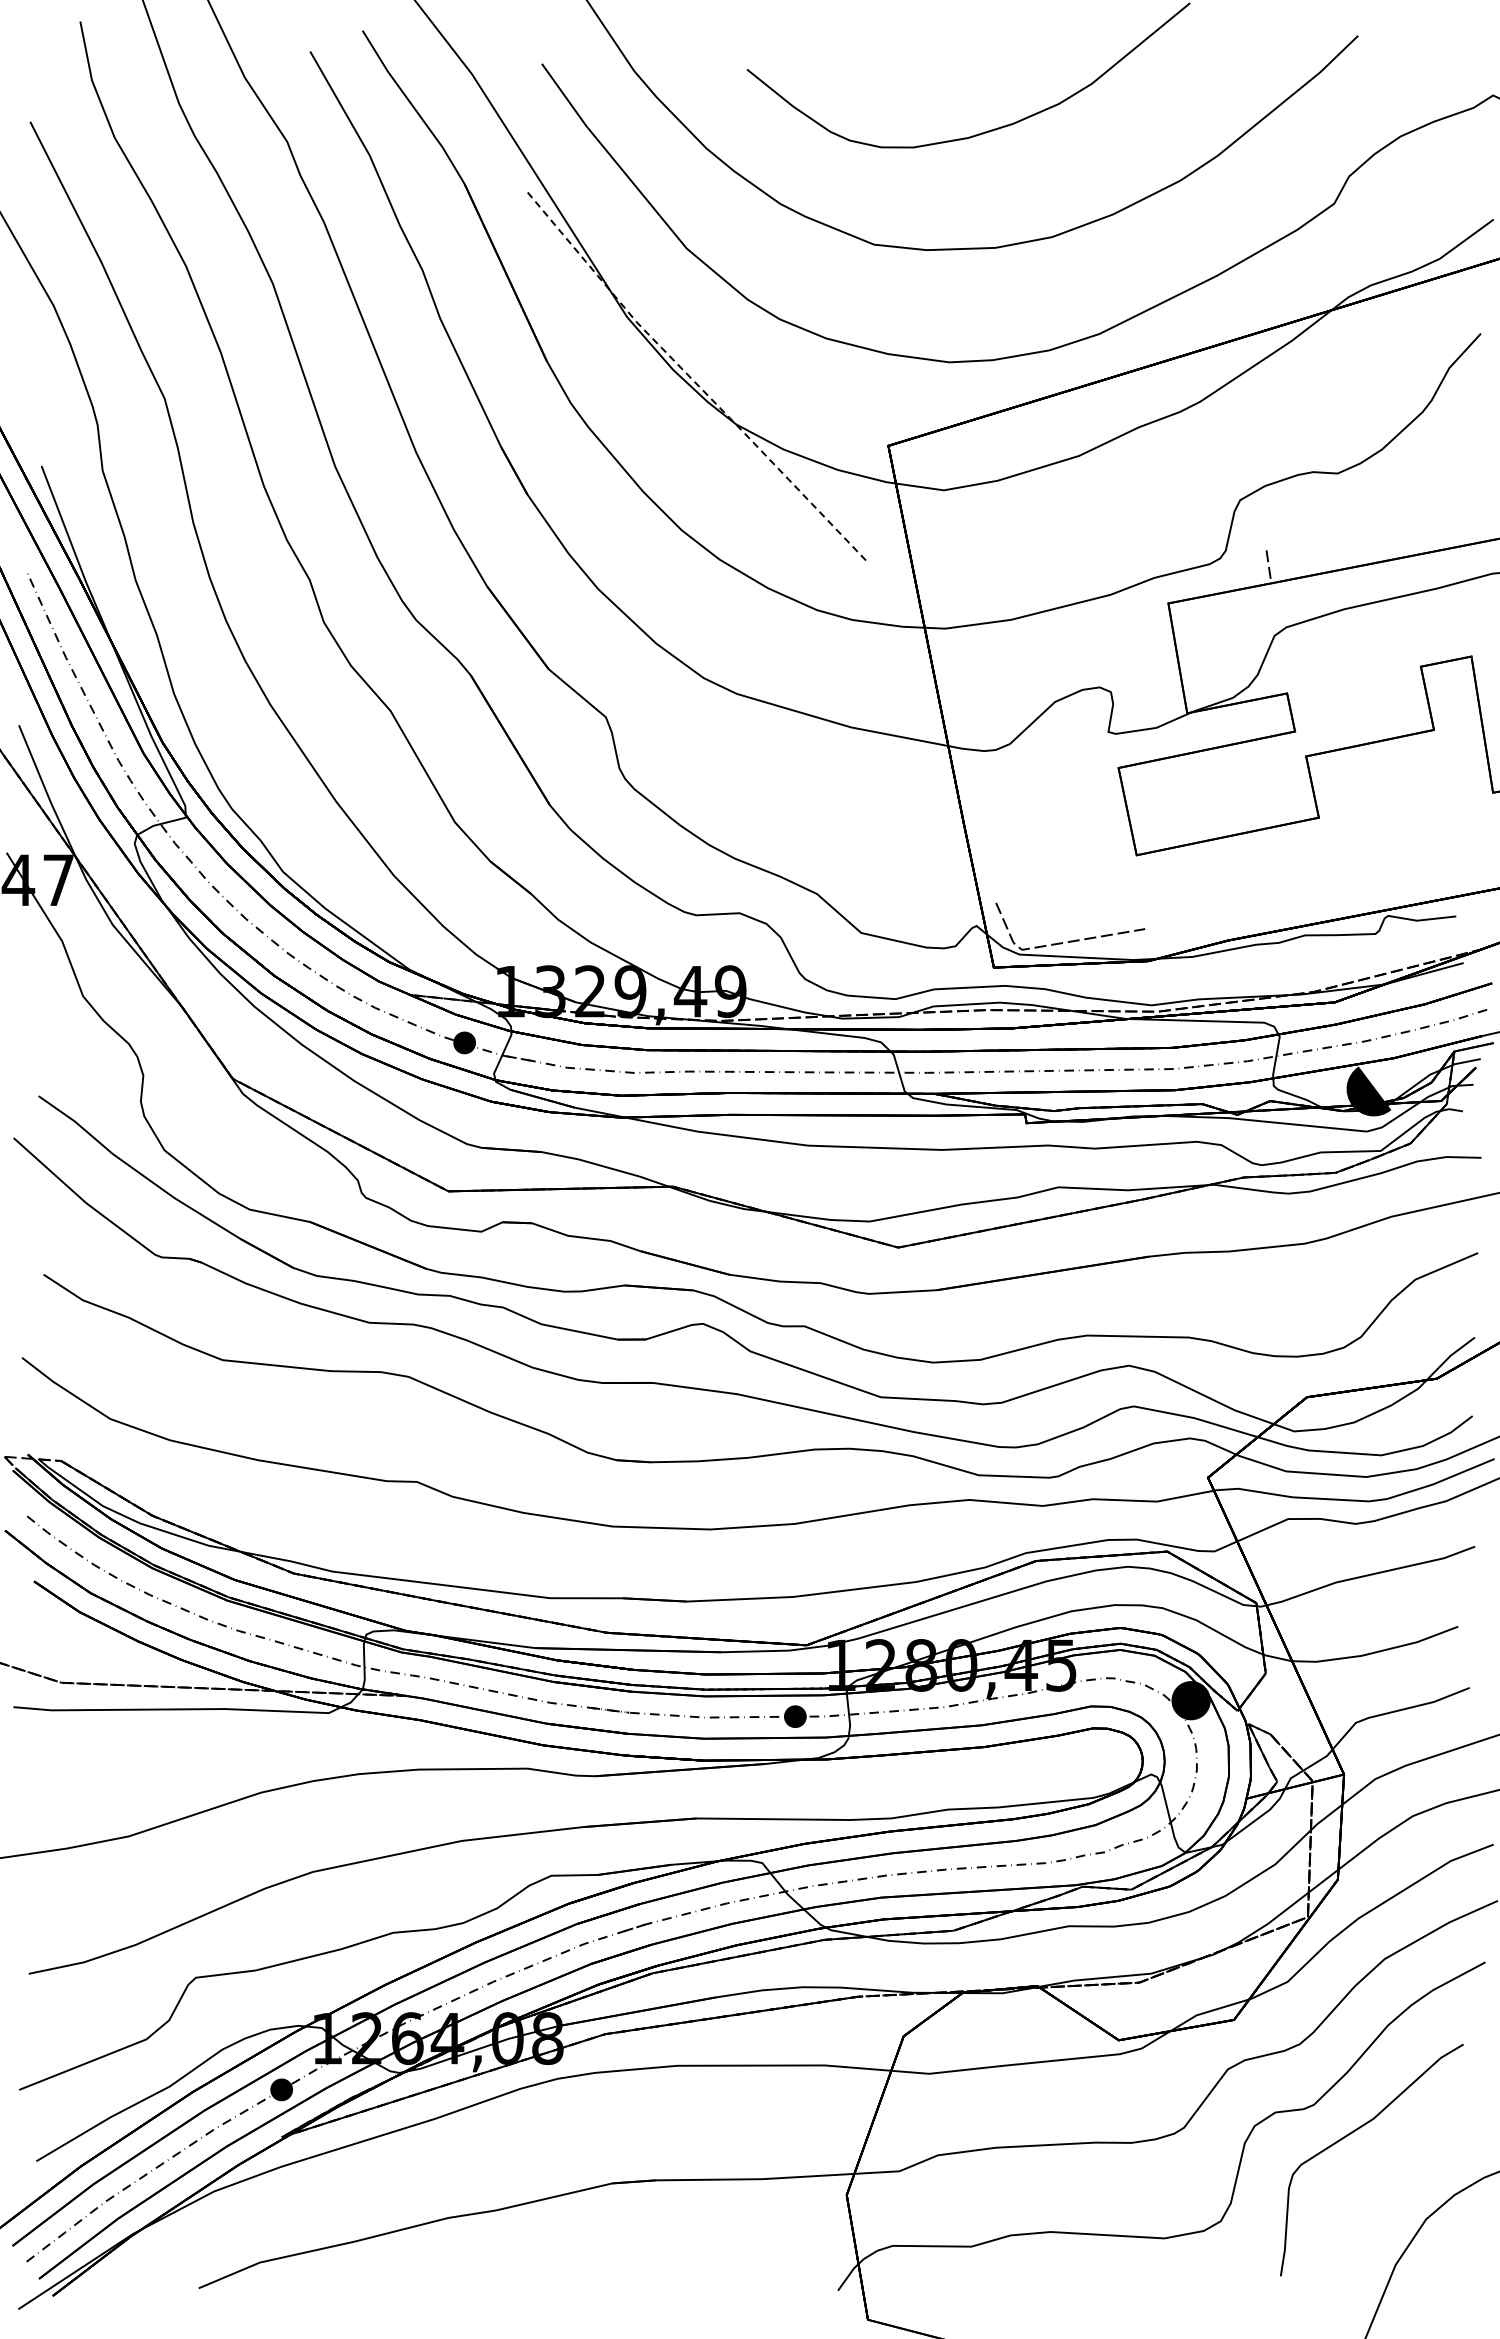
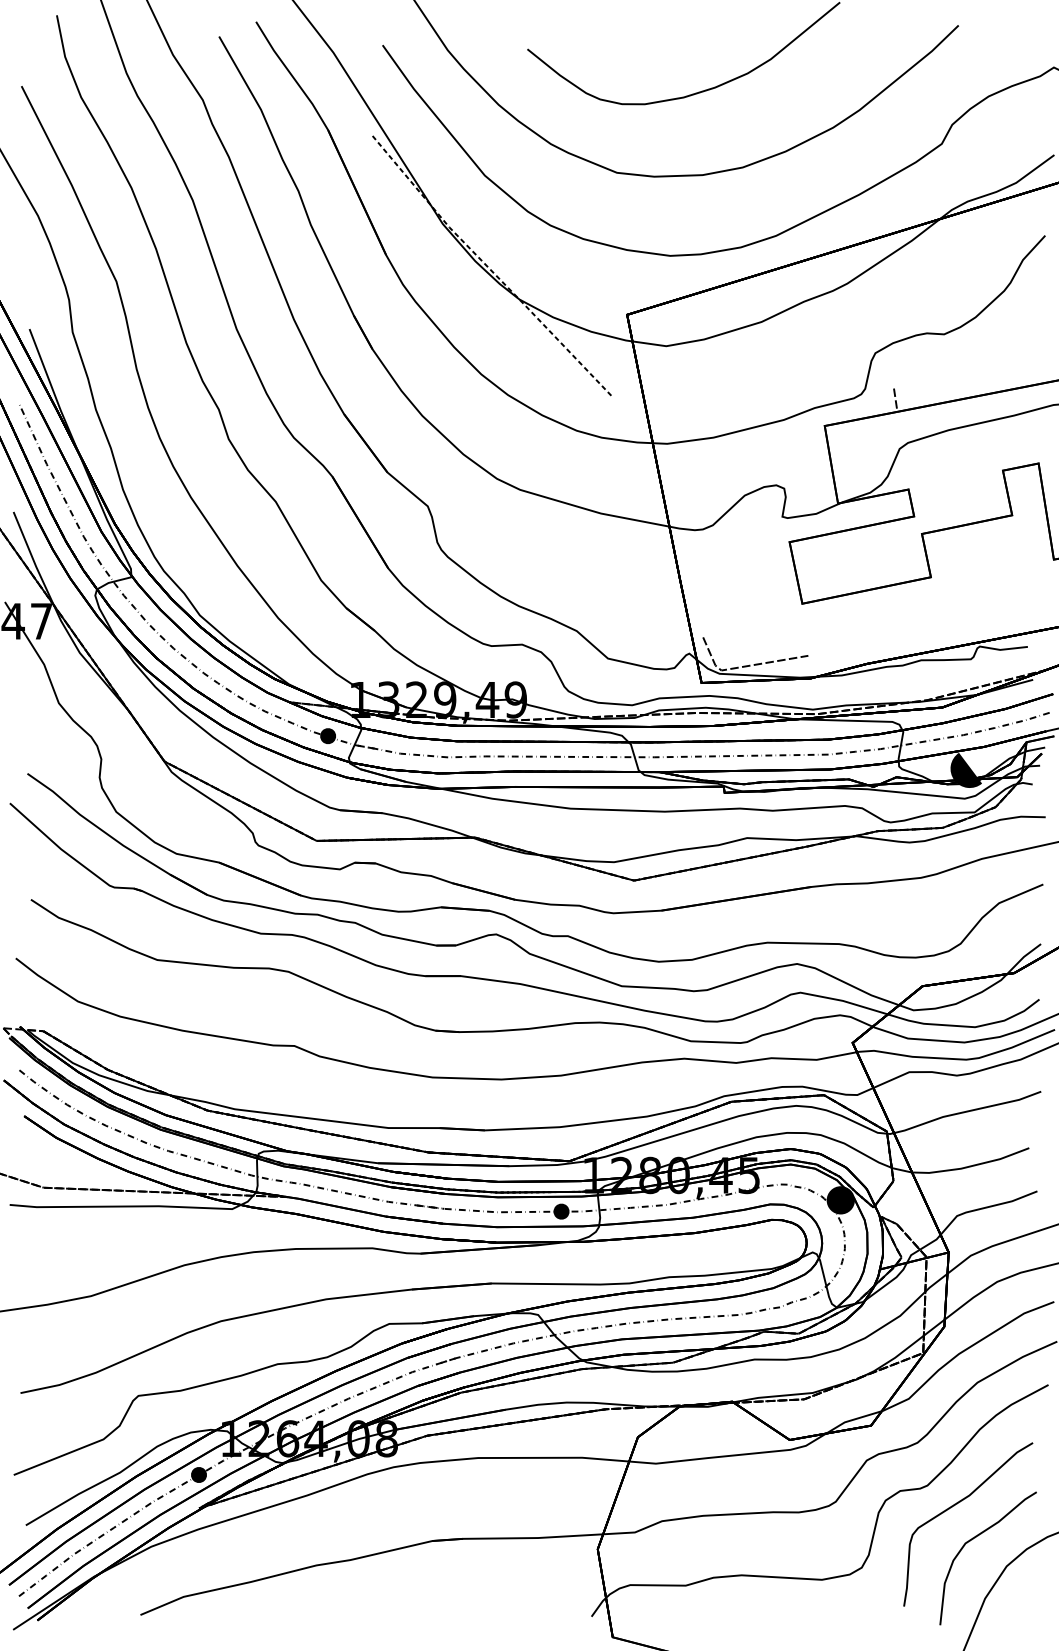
curve: (1381, 2179) -> (975, 1538), added

